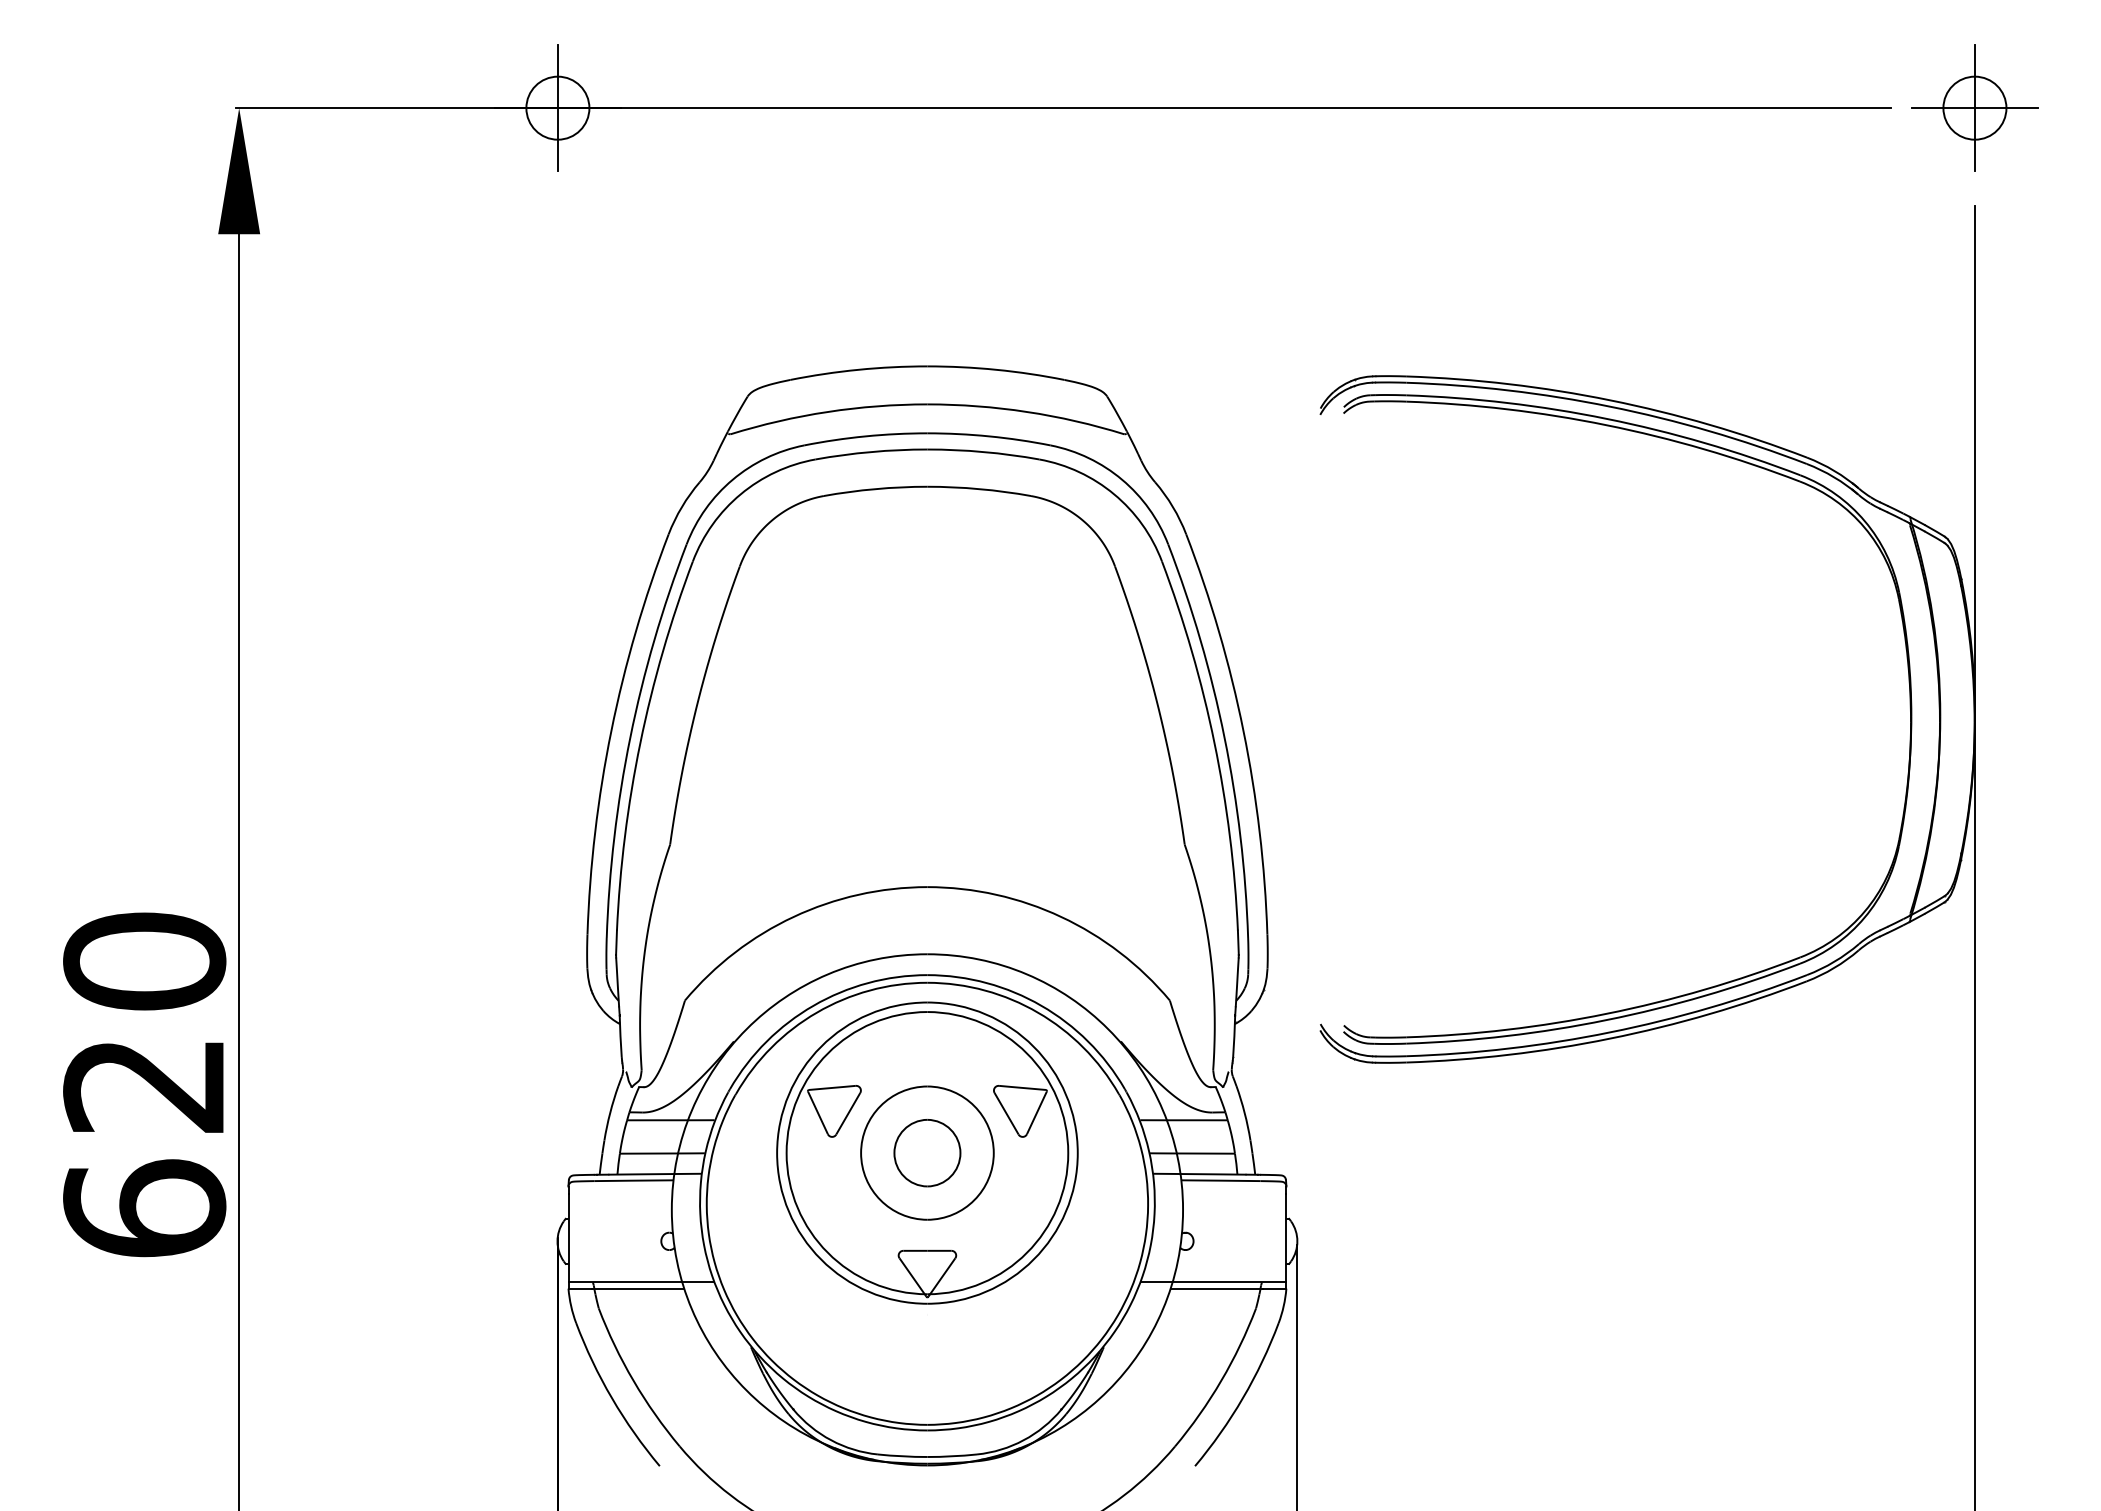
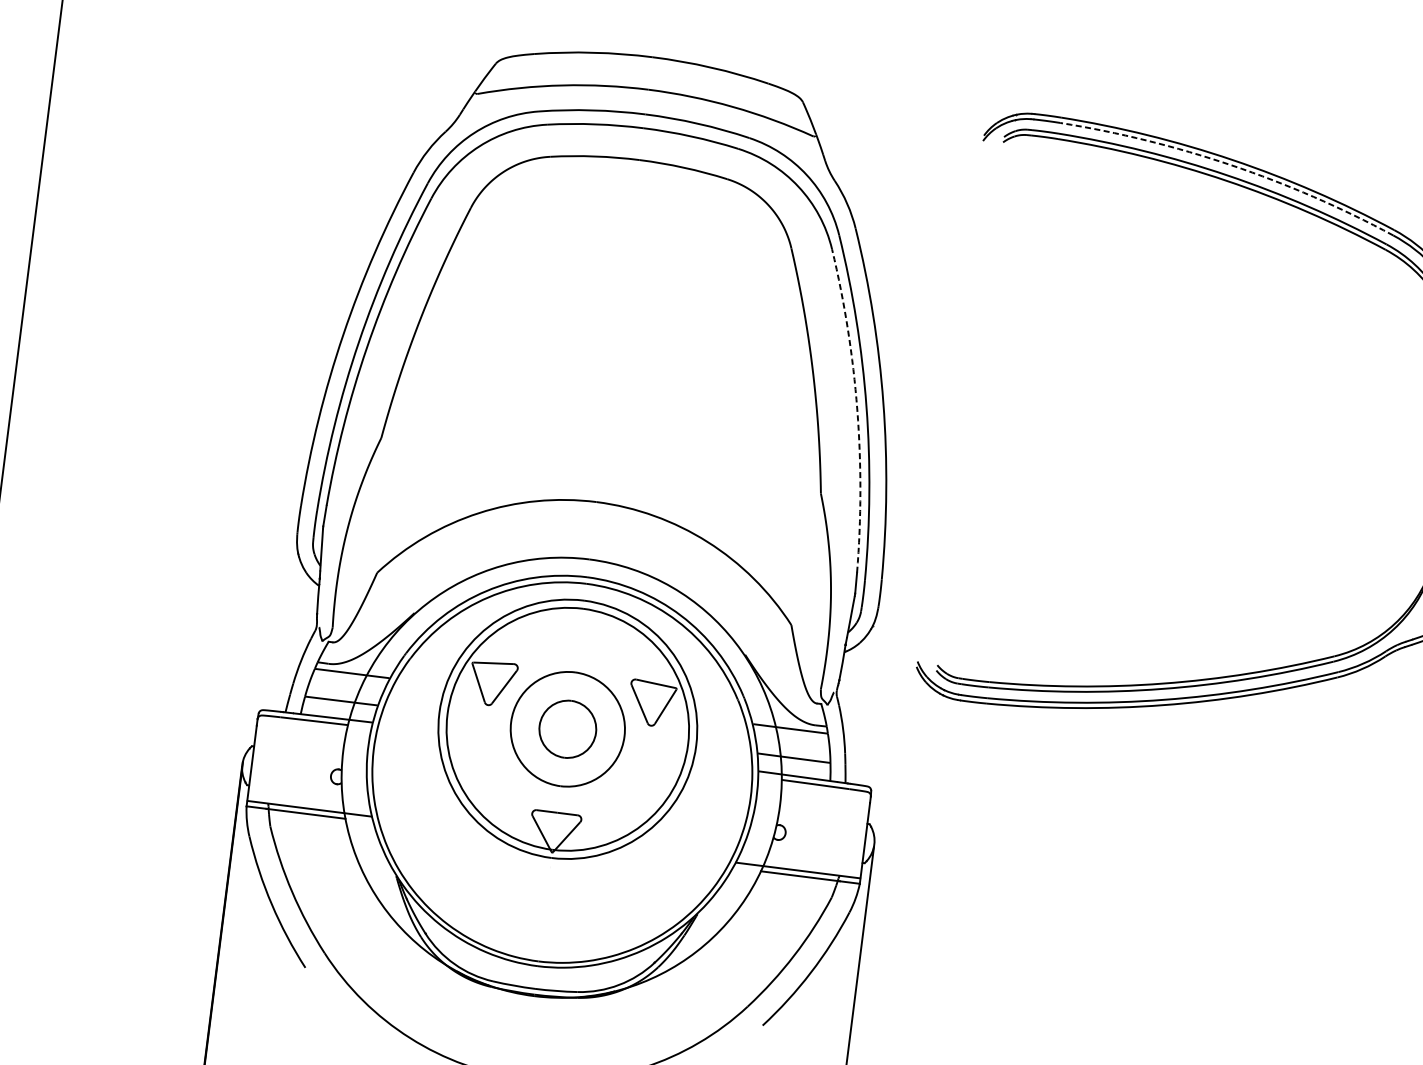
arc: (1610, 406) -> (1231, 165), solid -> dashed
arc: (1214, 743) -> (857, 410), solid -> dashed

